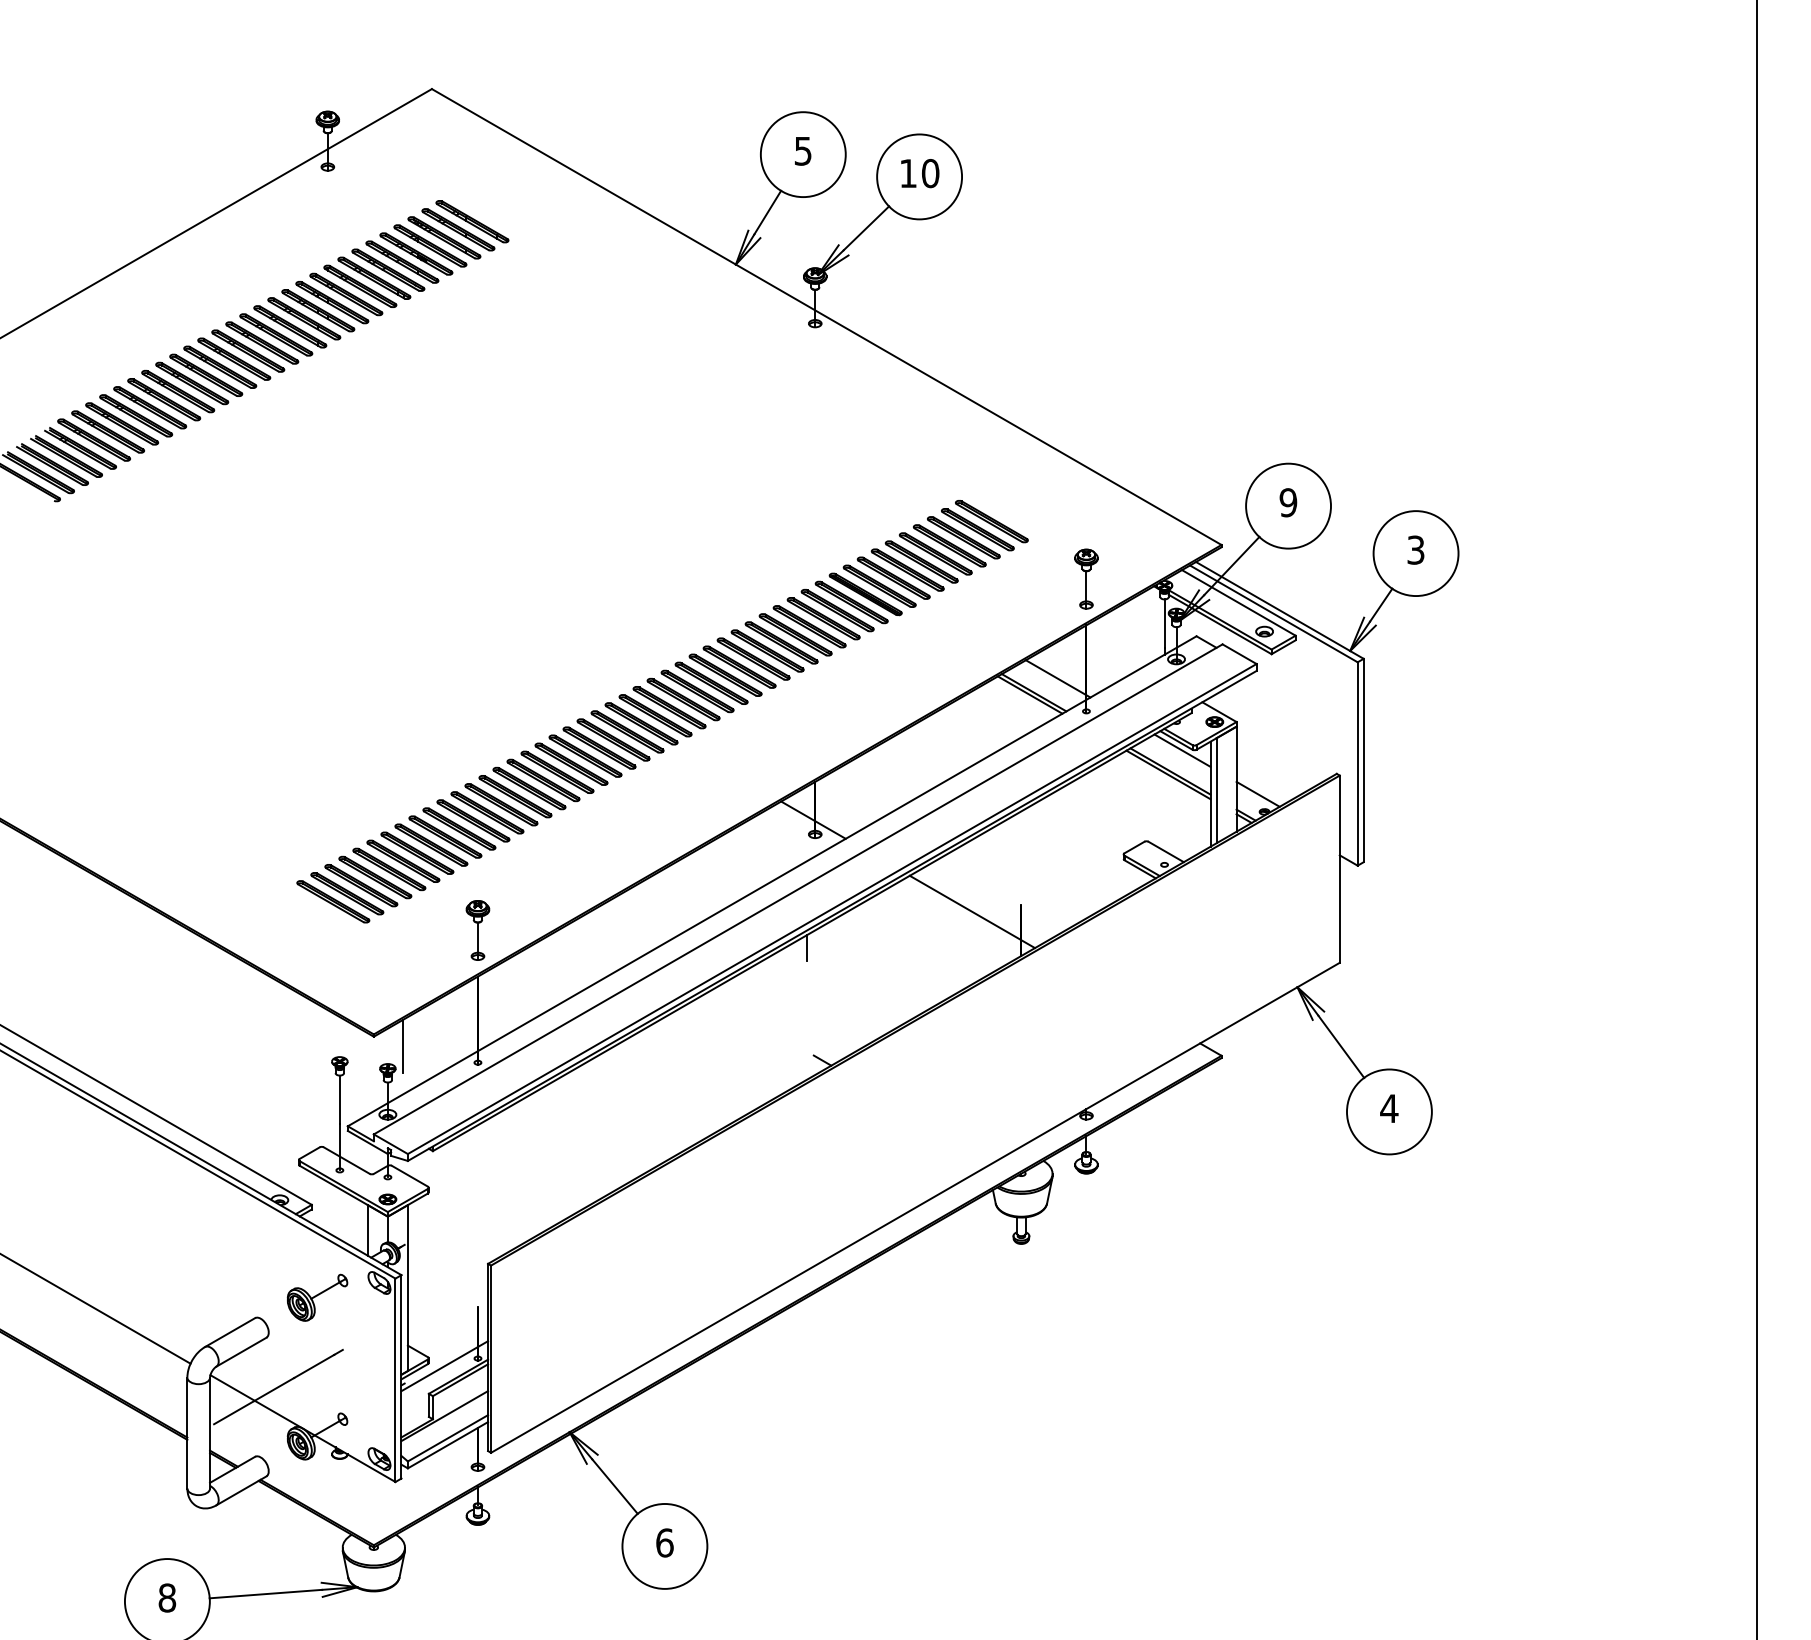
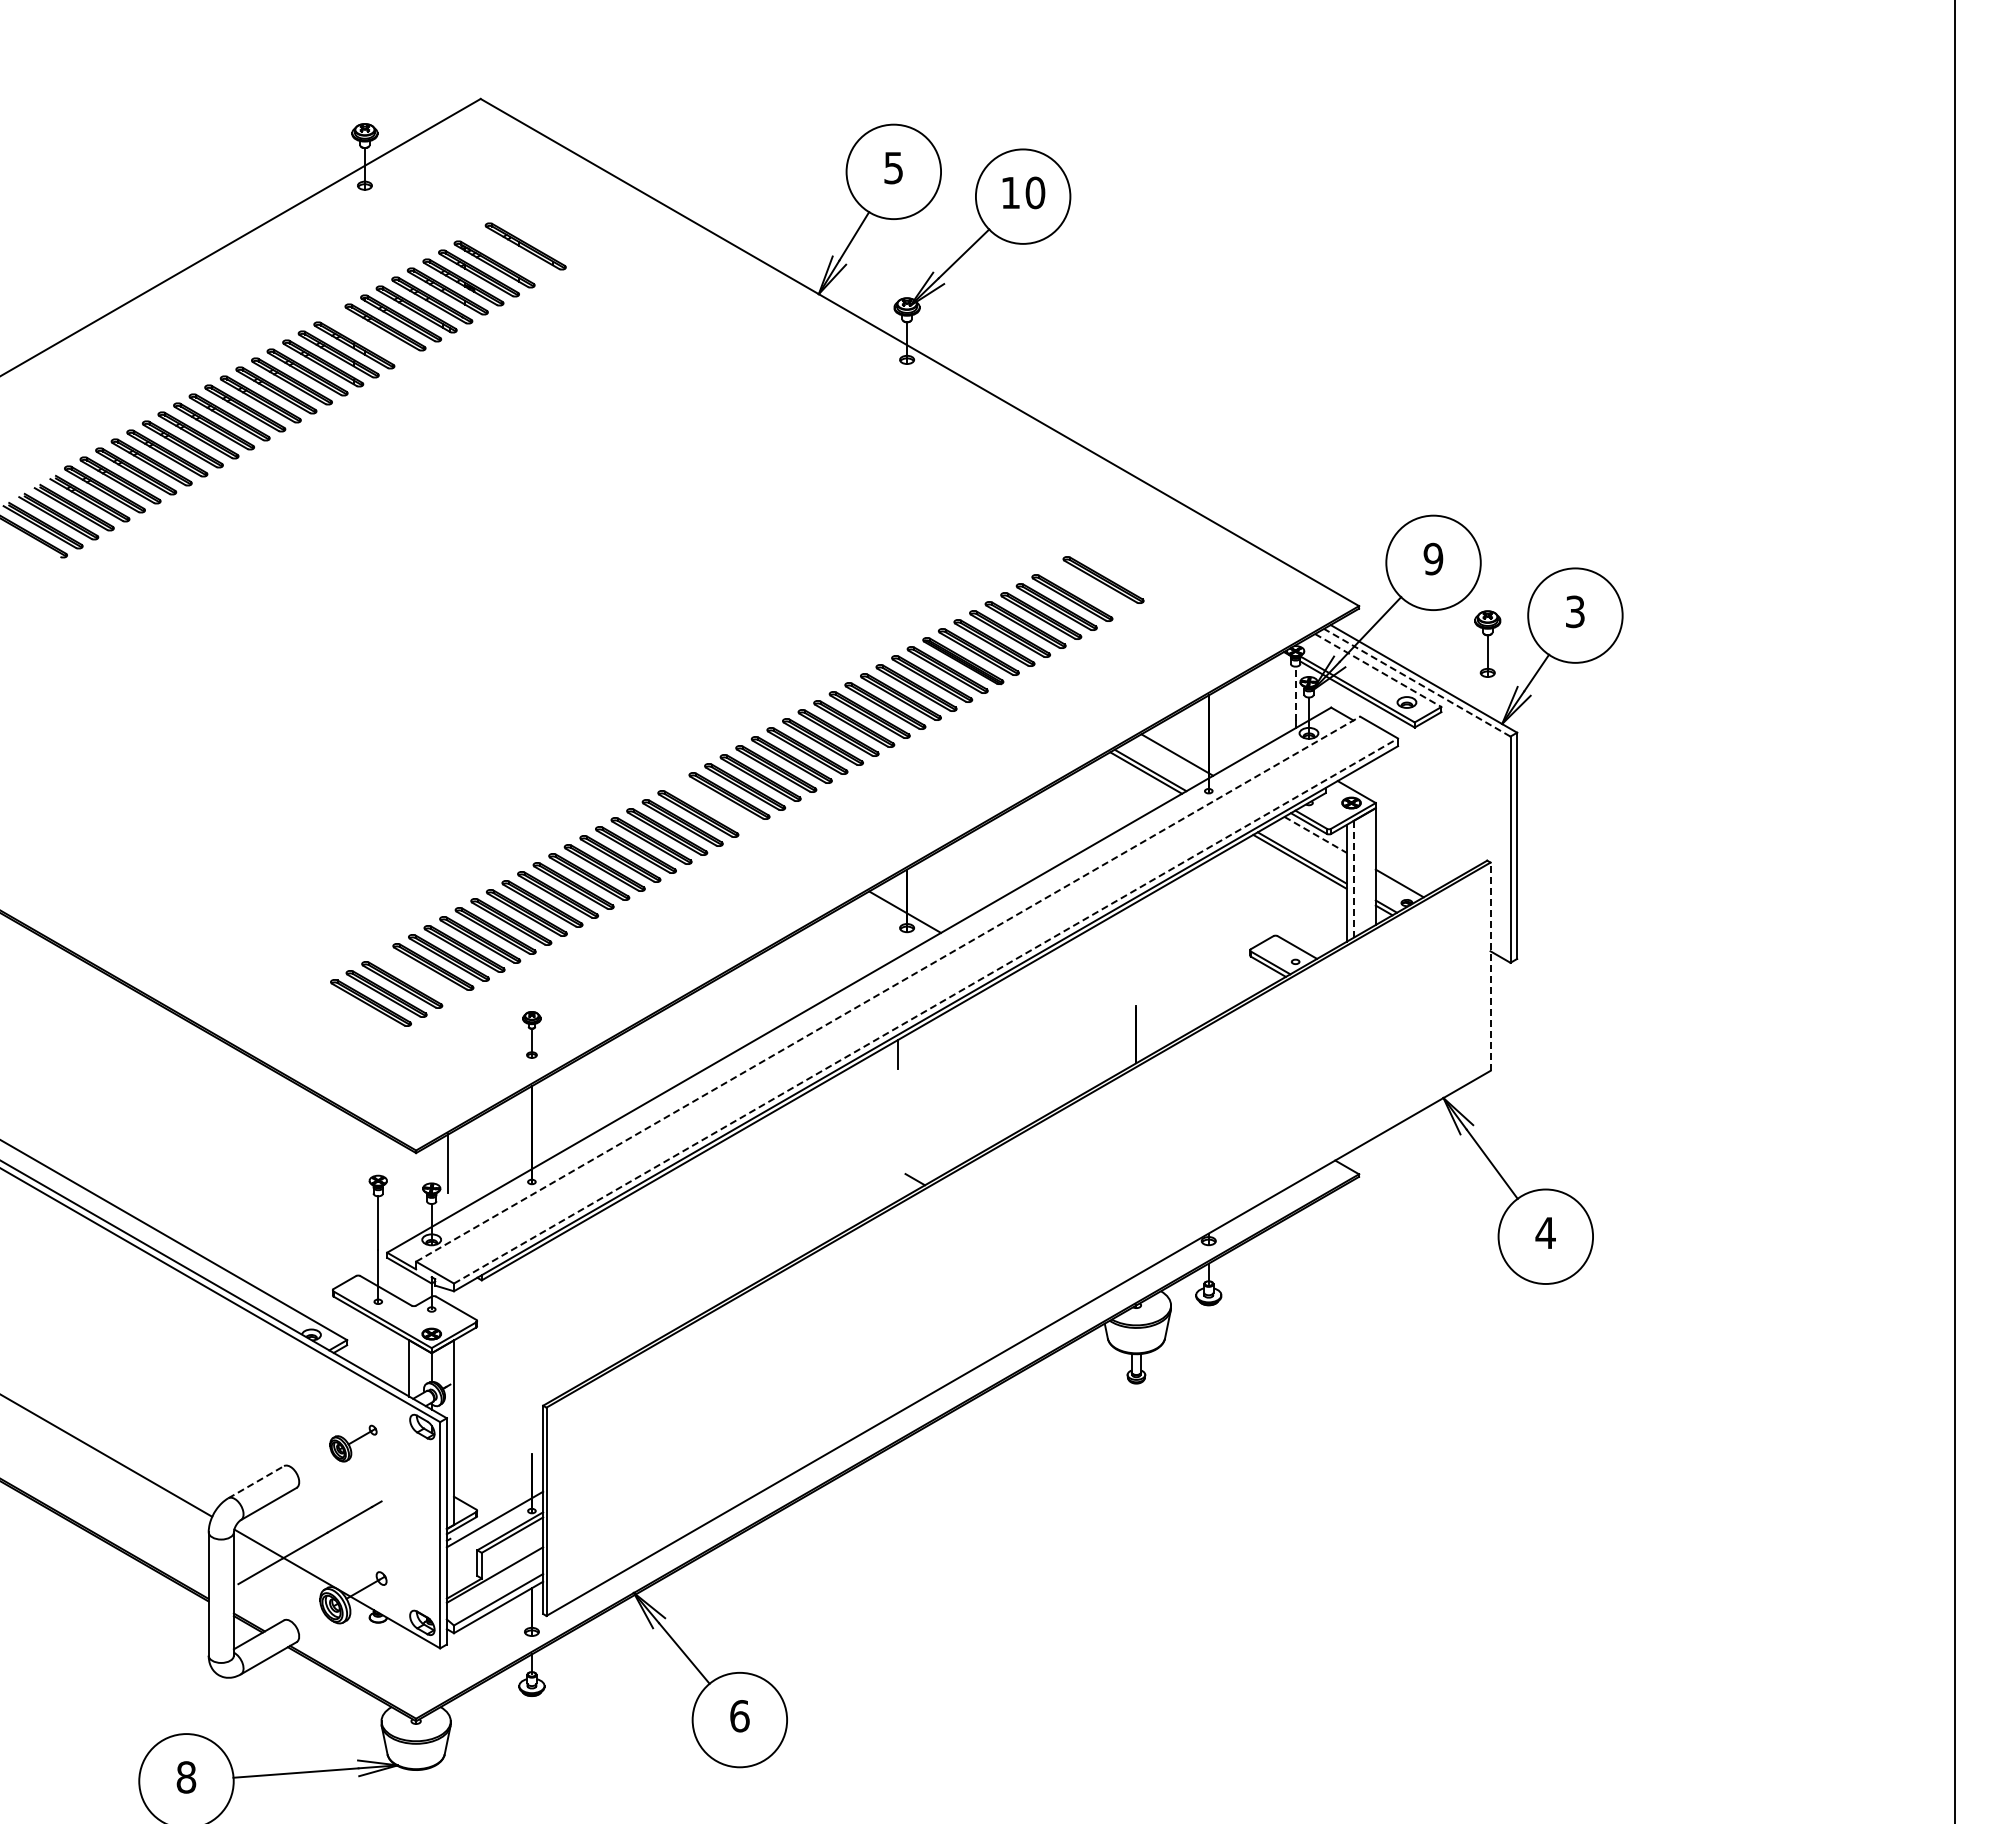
part: (458, 229) -> (510, 255), removed
part: (331, 302) -> (369, 336), removed
part: (977, 529) -> (1087, 588), removed
part: (1086, 578) -> (1487, 643), moved
line: (1239, 602) -> (1378, 670), solid -> dashed
line: (1274, 613) -> (1417, 682), solid -> dashed
line: (1164, 623) -> (1295, 693), solid -> dashed
part: (641, 723) -> (713, 804), removed
line: (1182, 750) -> (1315, 834), solid -> dashed
line: (1216, 790) -> (1353, 879), solid -> dashed
line: (1339, 868) -> (1490, 966), solid -> dashed
part: (375, 877) -> (417, 975), removed
line: (798, 888) -> (888, 988), solid -> dashed
line: (832, 908) -> (926, 1010), solid -> dashed
line: (972, 912) -> (1081, 1014), removed
part: (477, 930) -> (531, 1034), size x0.7
part: (317, 1297) -> (353, 1443), size x0.7
line: (230, 1331) -> (256, 1481), solid -> dashed

